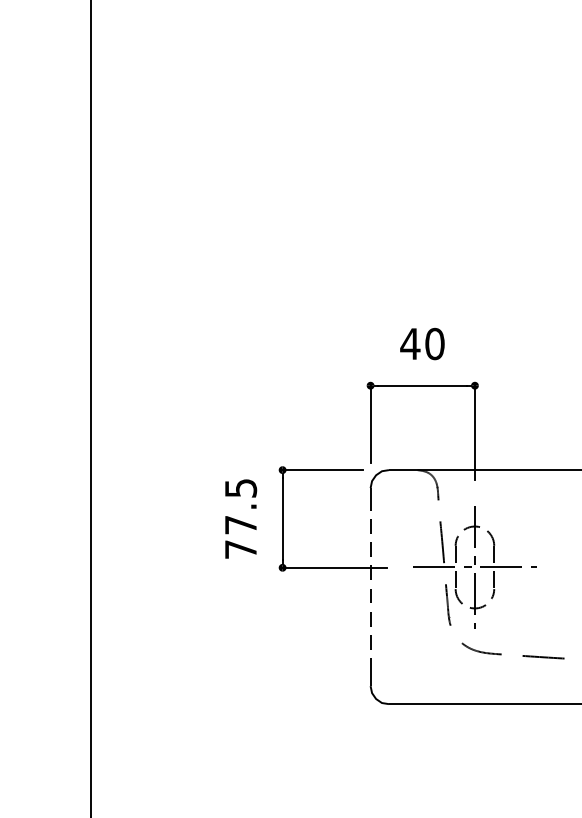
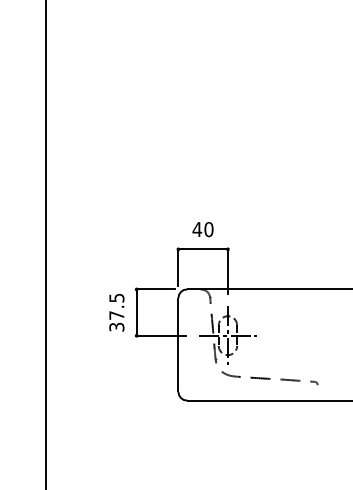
text: (240, 548) -> (116, 326), 77.5 -> 37.5
line: (370, 588) -> (178, 345), dashed -> solid

